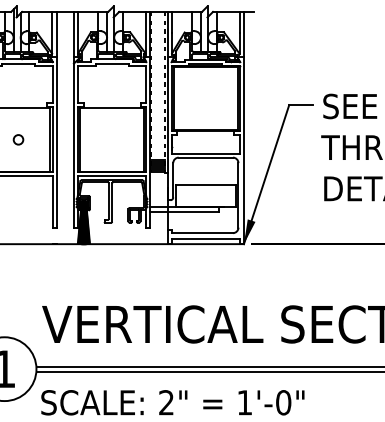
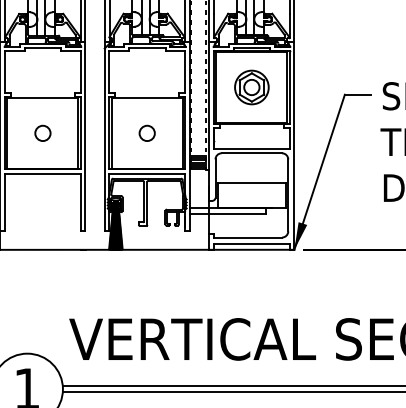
part: (205, 98) -> (251, 87), added
circle: (18, 139) -> (42, 133), size x1.43
circle: (111, 139) -> (146, 133), added

